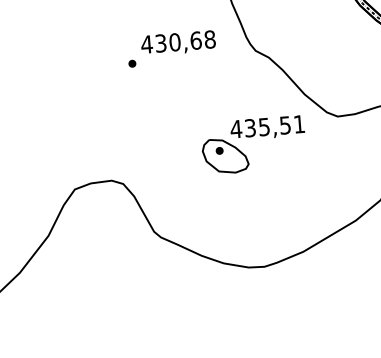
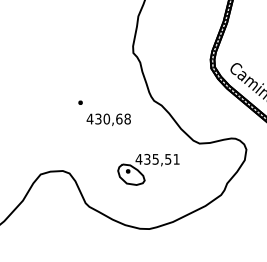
text: (177, 42) -> (108, 119), moved
part: (253, 145) -> (148, 169), moved

